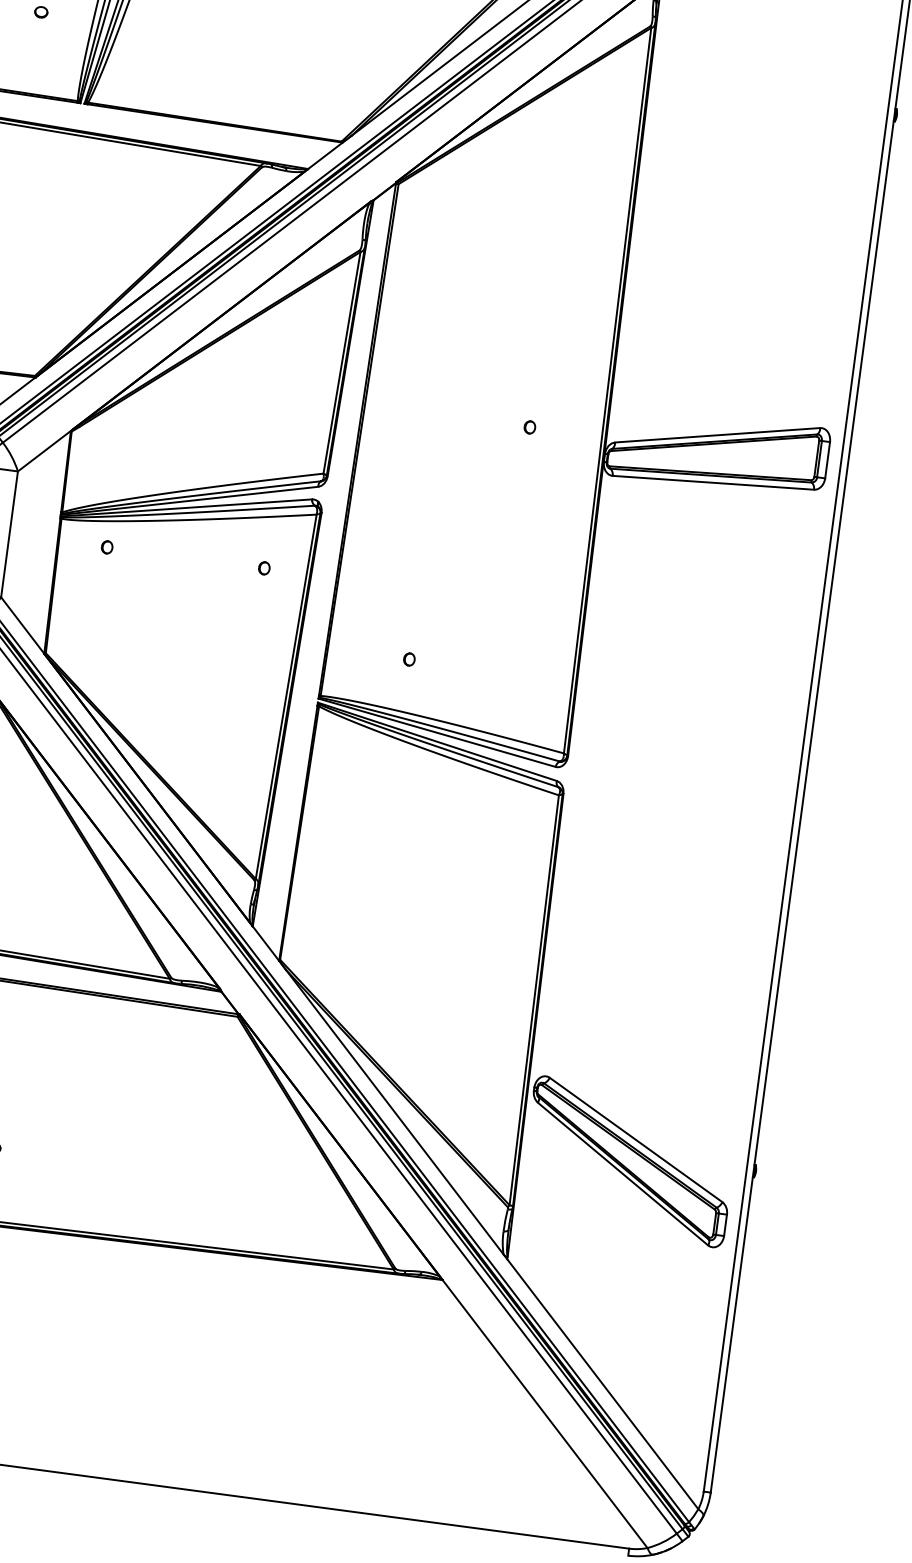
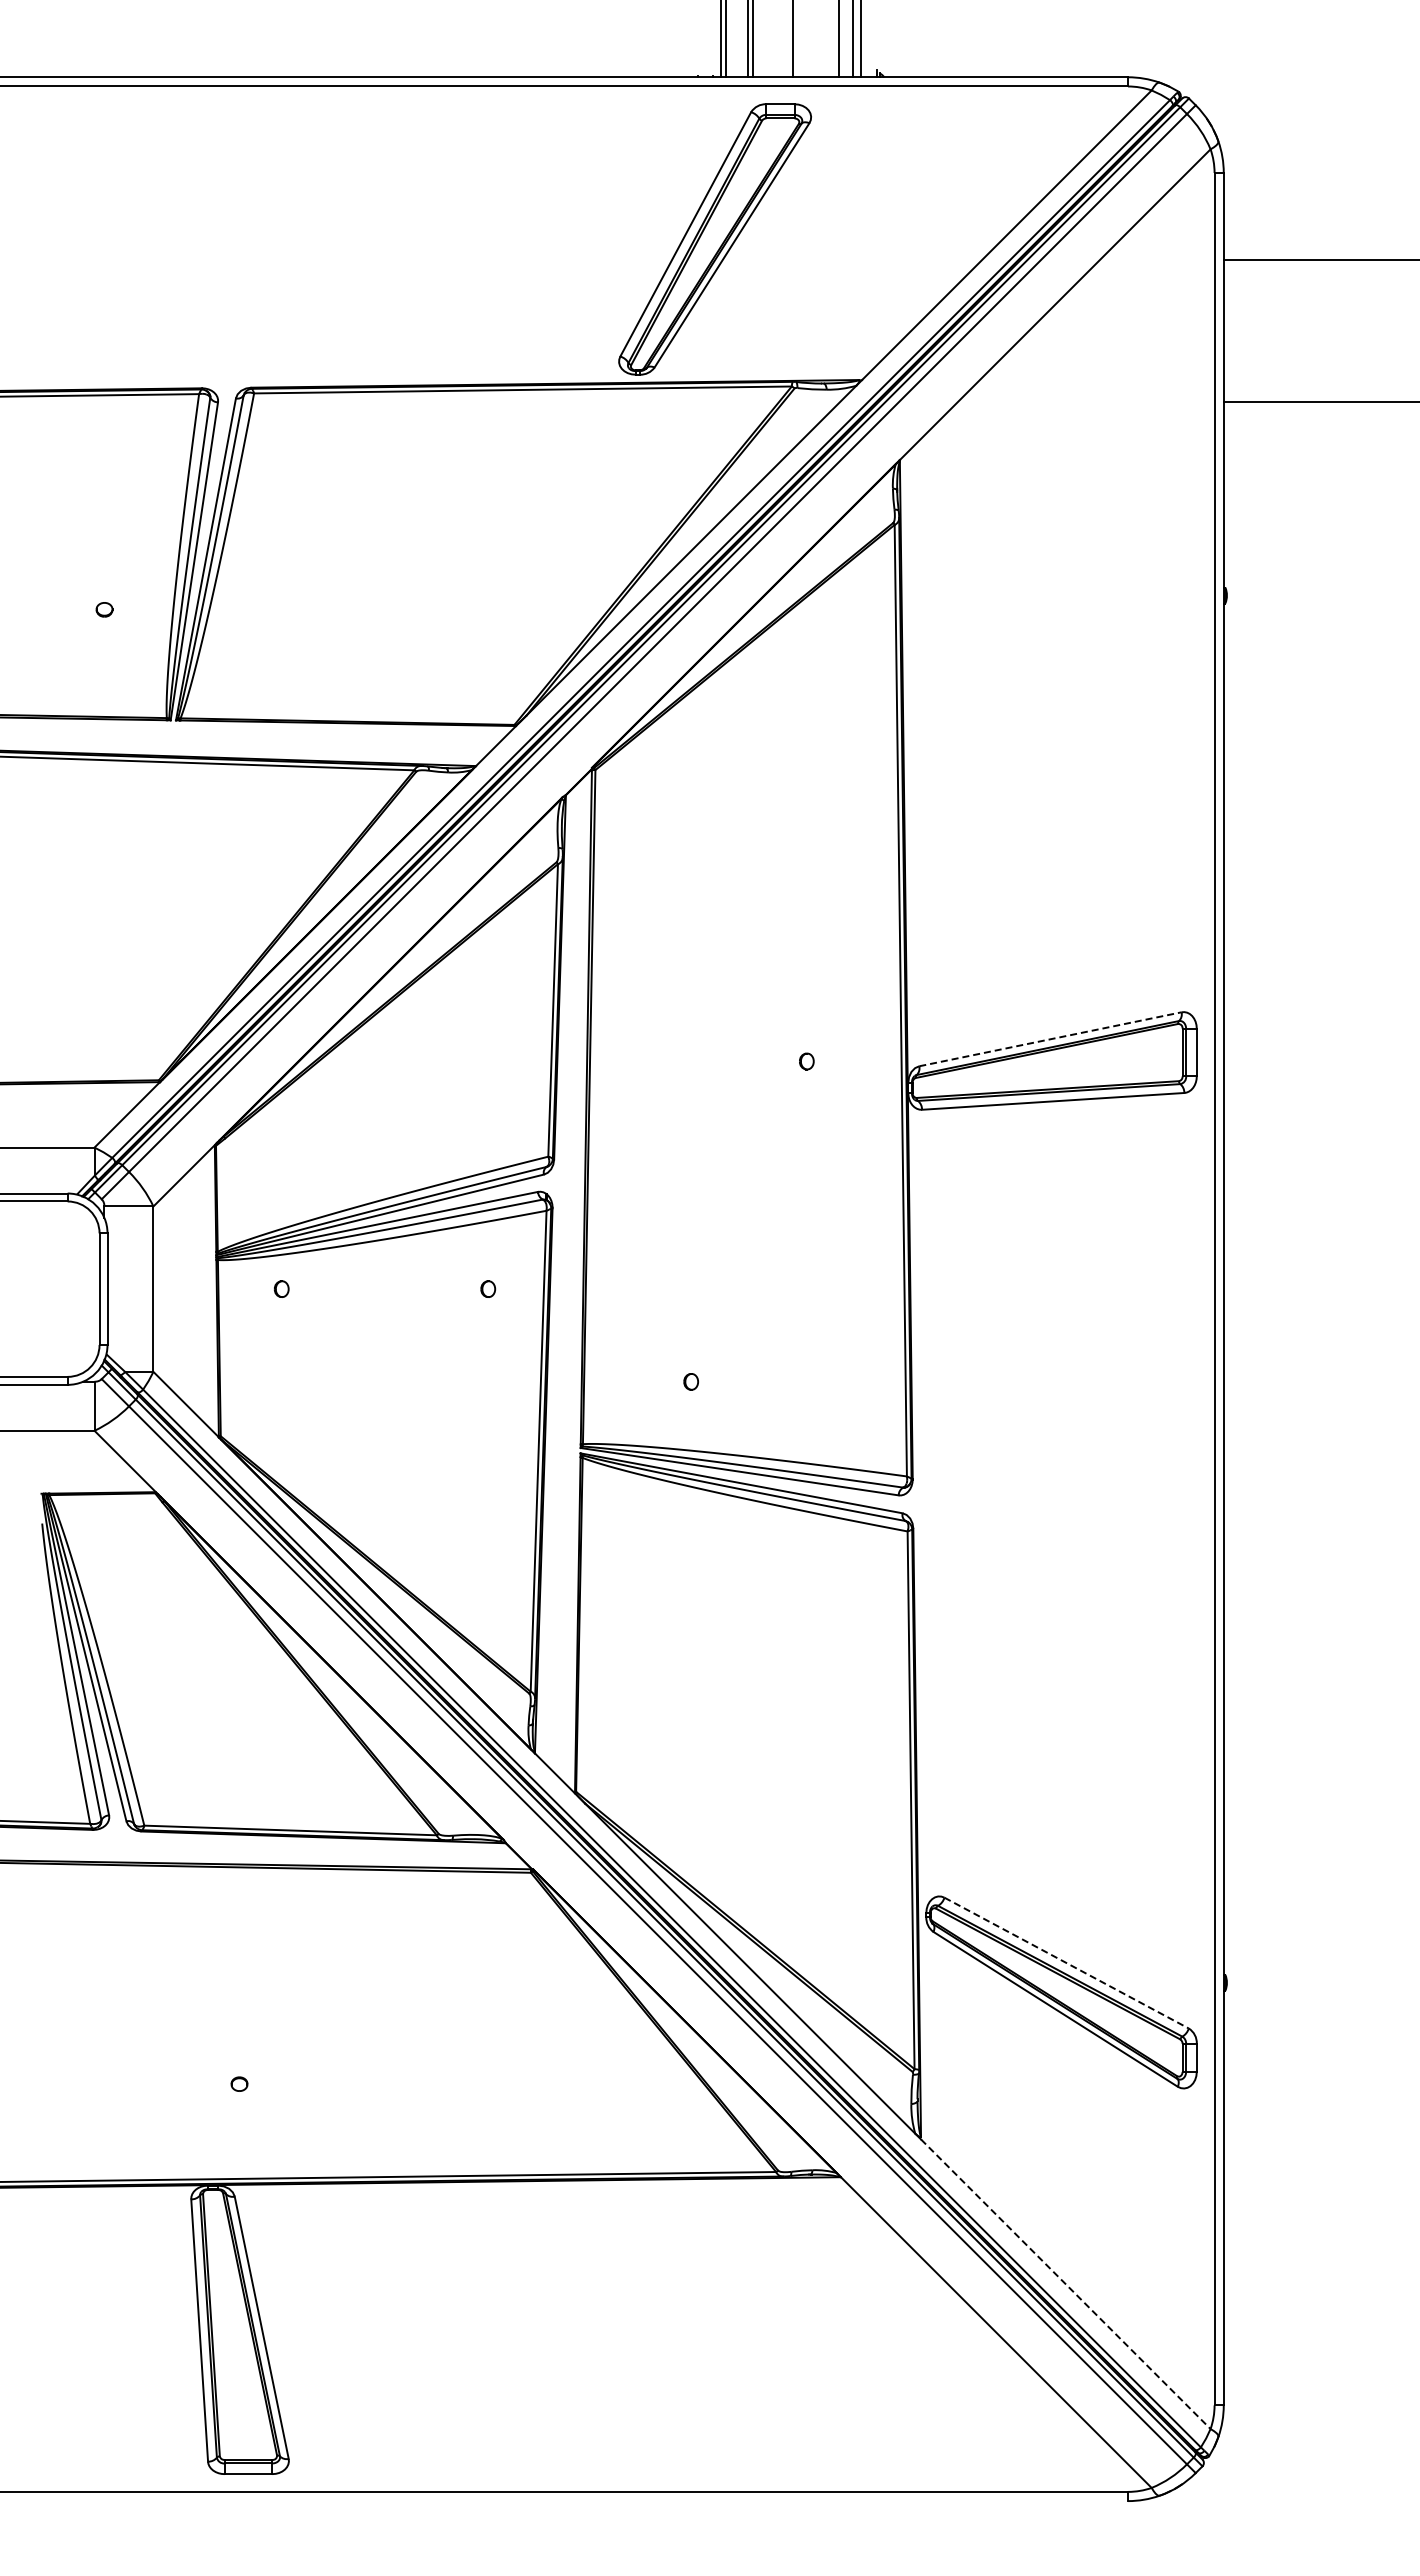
line: (717, 435) -> (1050, 1039), solid -> dashed
line: (635, 1140) -> (1066, 1963), solid -> dashed
line: (602, 1384) -> (1065, 2284), solid -> dashed

